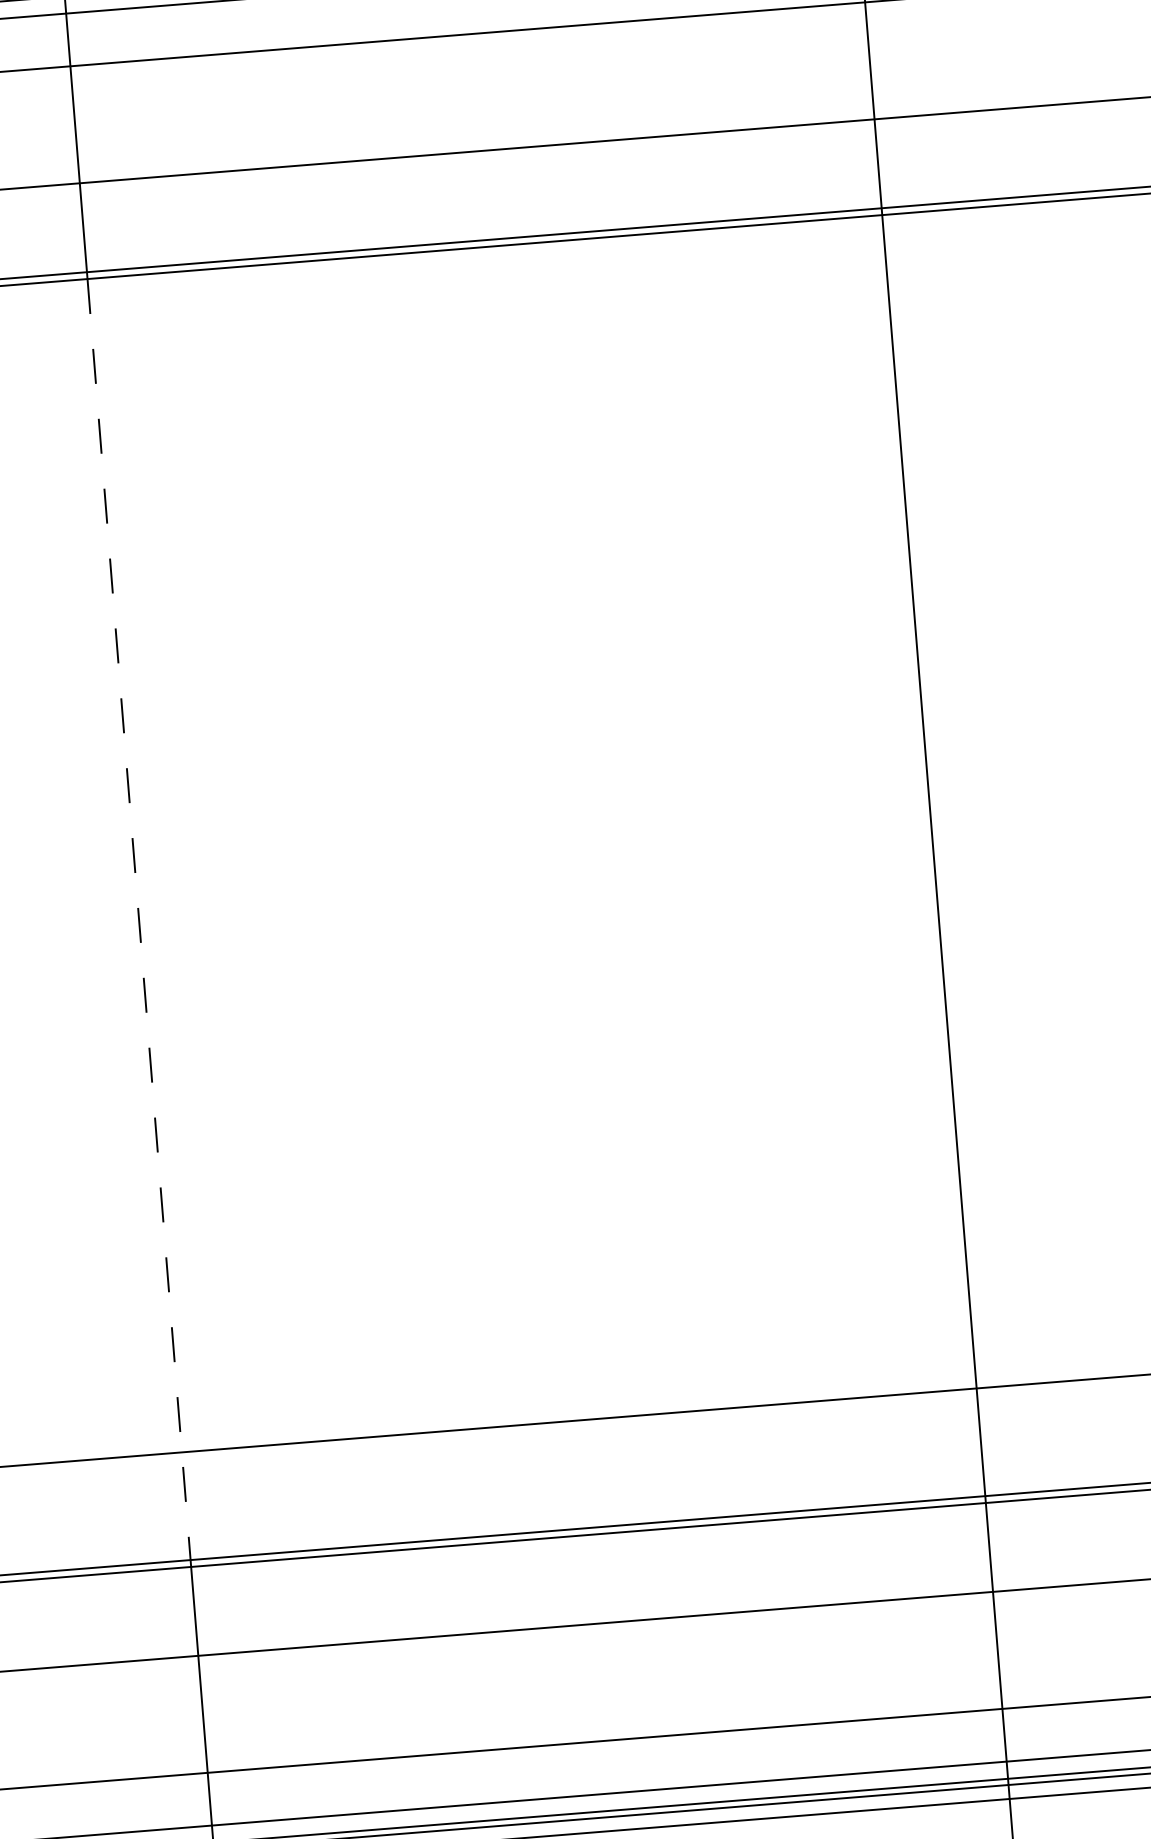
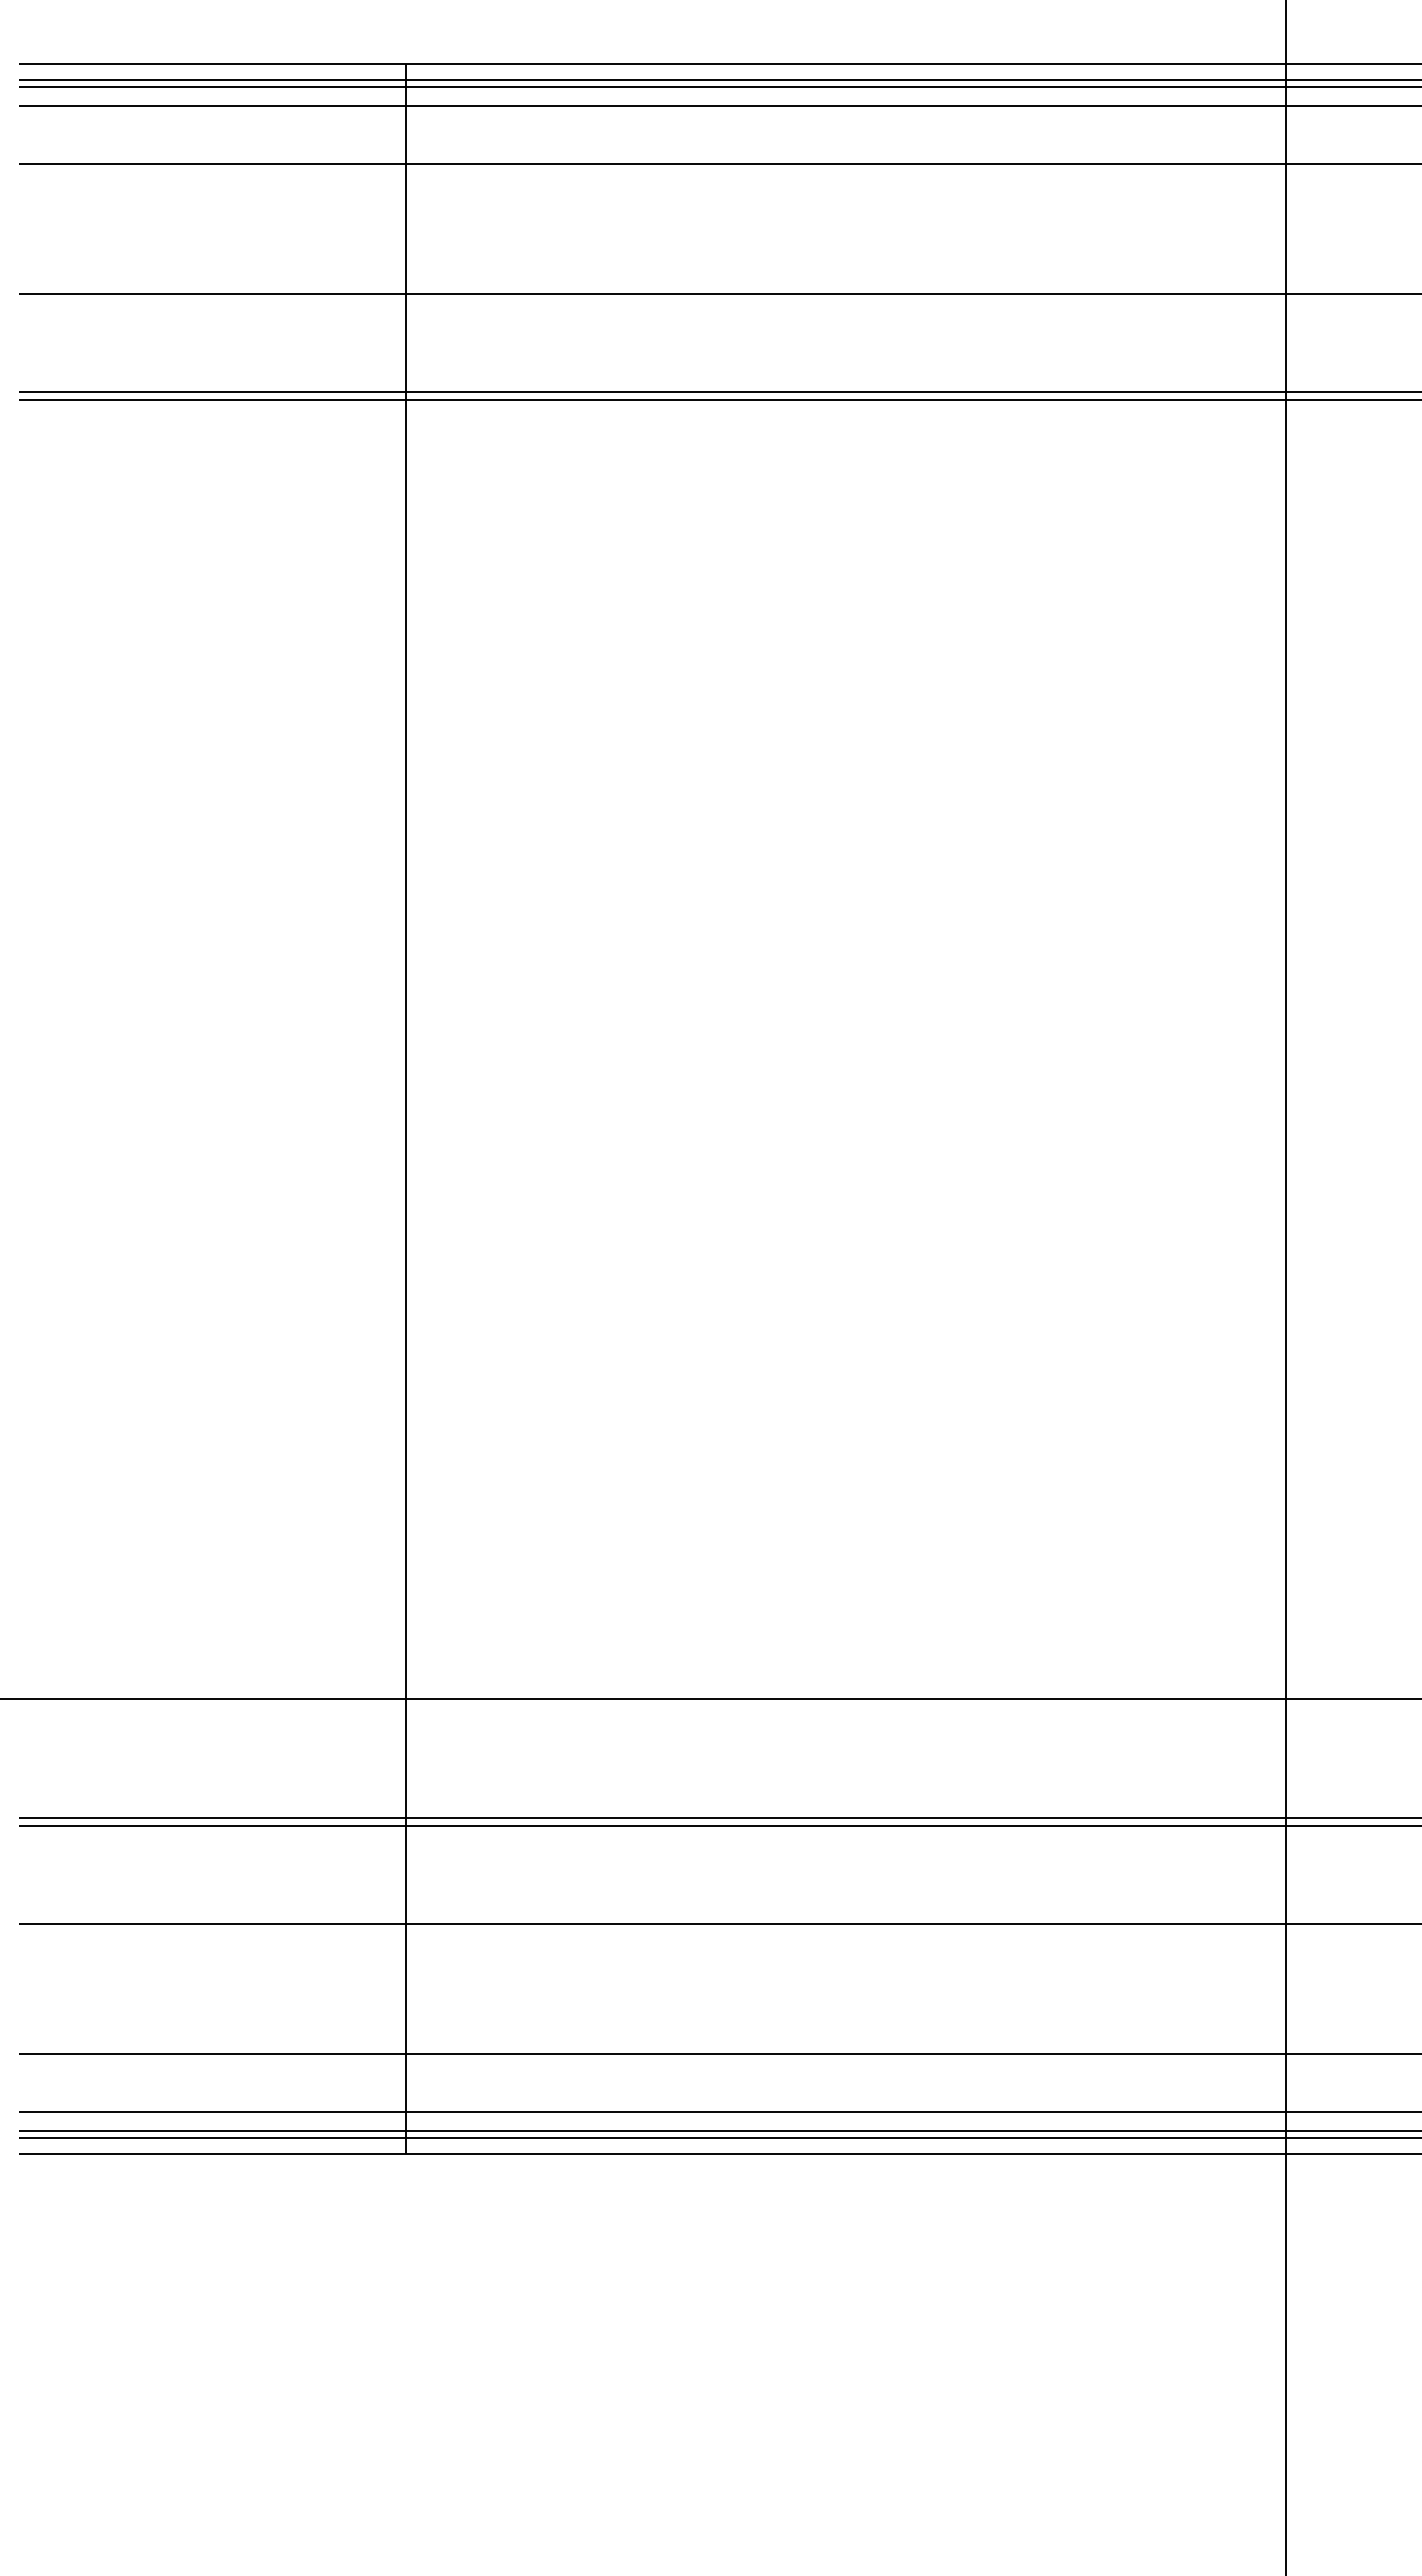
line: (139, 920) -> (406, 1109), dashed -> solid

